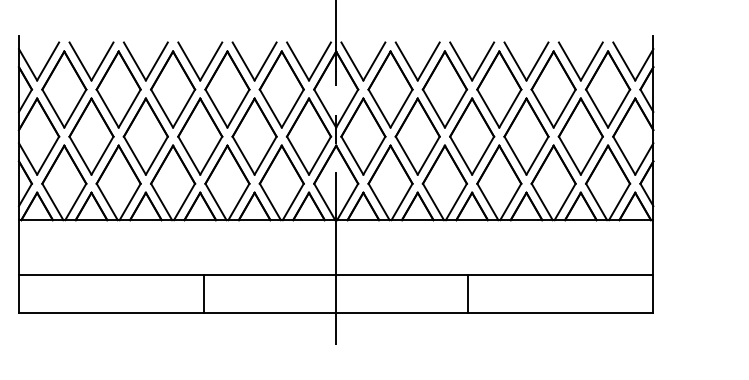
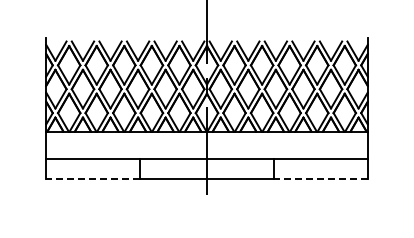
line: (112, 312) -> (93, 178), solid -> dashed
line: (560, 312) -> (320, 178), solid -> dashed

